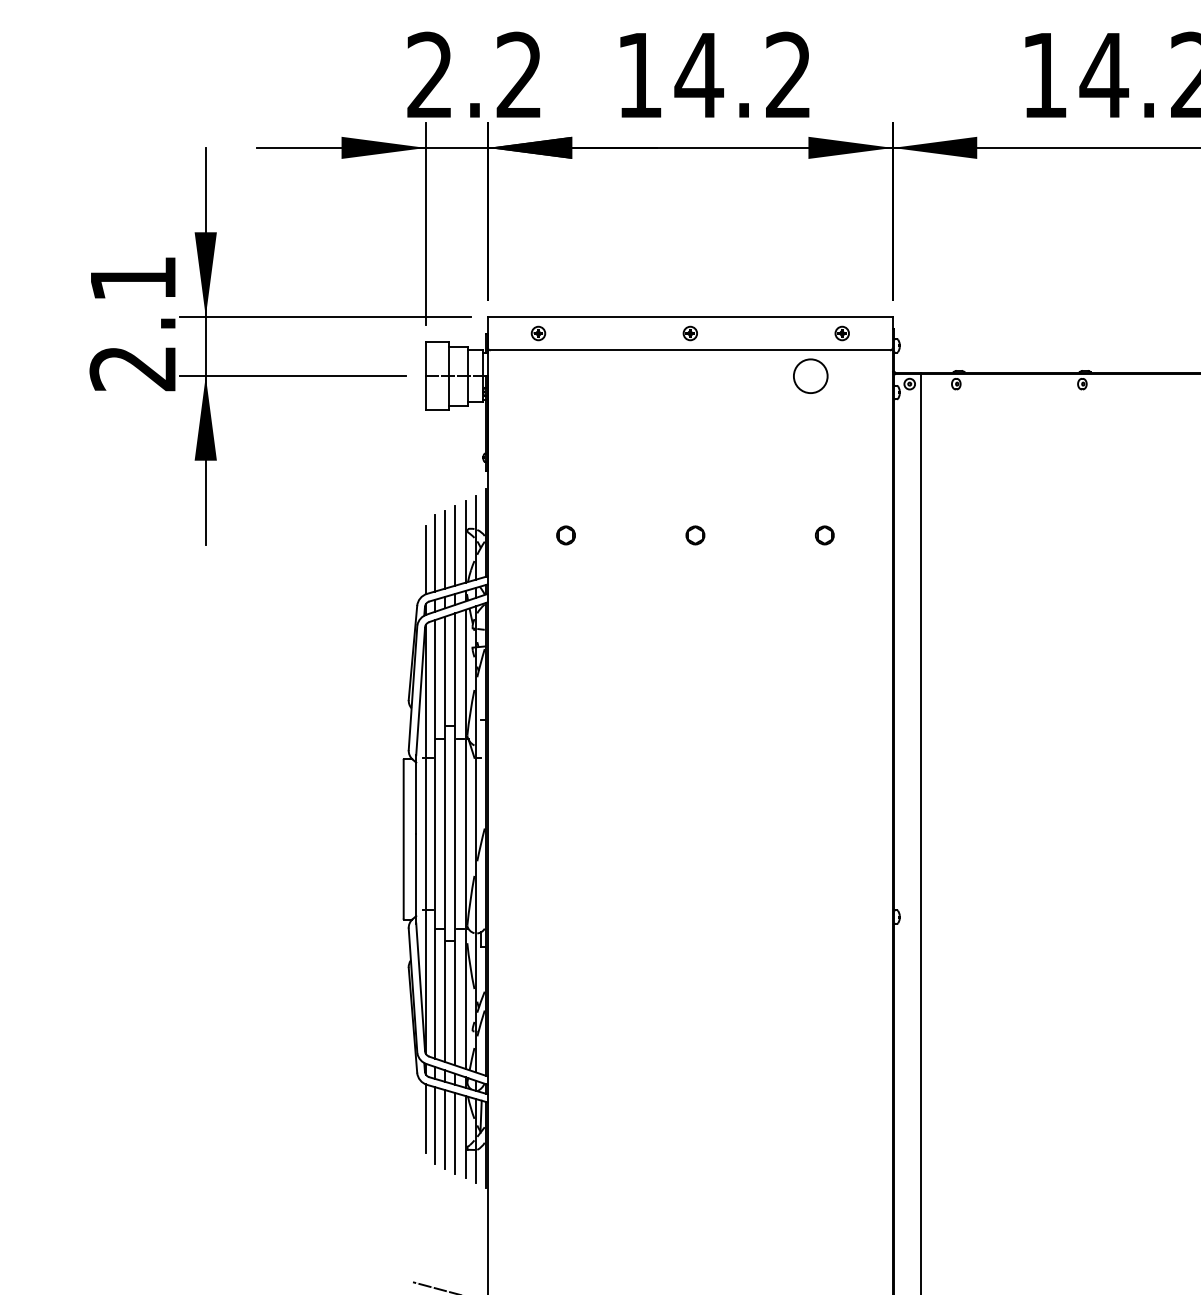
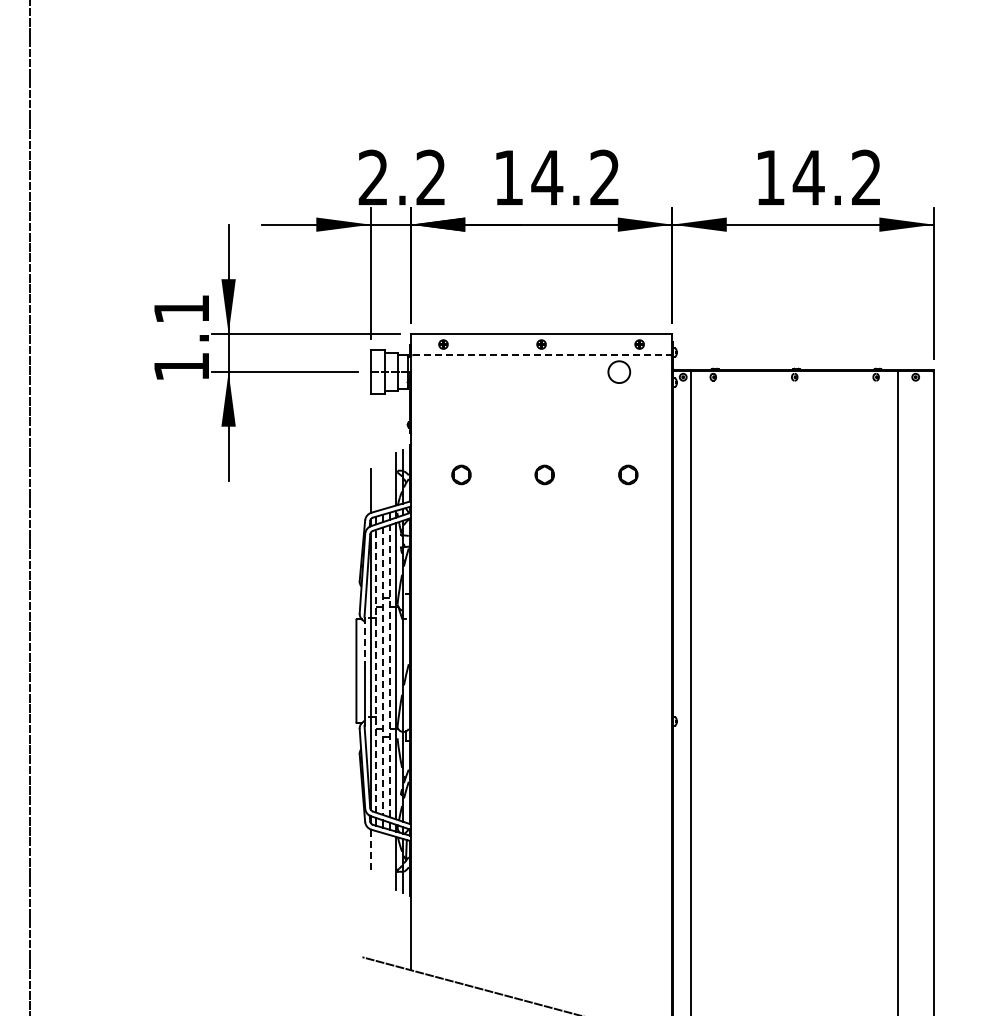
line: (690, 350) -> (541, 355), solid -> dashed
text: (131, 369) -> (180, 367), 2.1 -> 1.1
circle: (564, 534) -> (460, 474), size x1.6
circle: (694, 534) -> (544, 474), size x1.6
part: (824, 534) -> (628, 474), size x1.6
line: (454, 545) -> (389, 481), removed
line: (445, 548) -> (383, 483), removed
line: (434, 553) -> (376, 486), removed
line: (416, 793) -> (364, 641), solid -> dashed
line: (454, 838) -> (389, 670), solid -> dashed
line: (434, 839) -> (376, 671), solid -> dashed
line: (445, 839) -> (383, 671), solid -> dashed
line: (425, 1120) -> (370, 852), solid -> dashed
line: (434, 1124) -> (376, 855), removed
line: (445, 1129) -> (383, 858), removed
line: (454, 1133) -> (389, 861), removed

